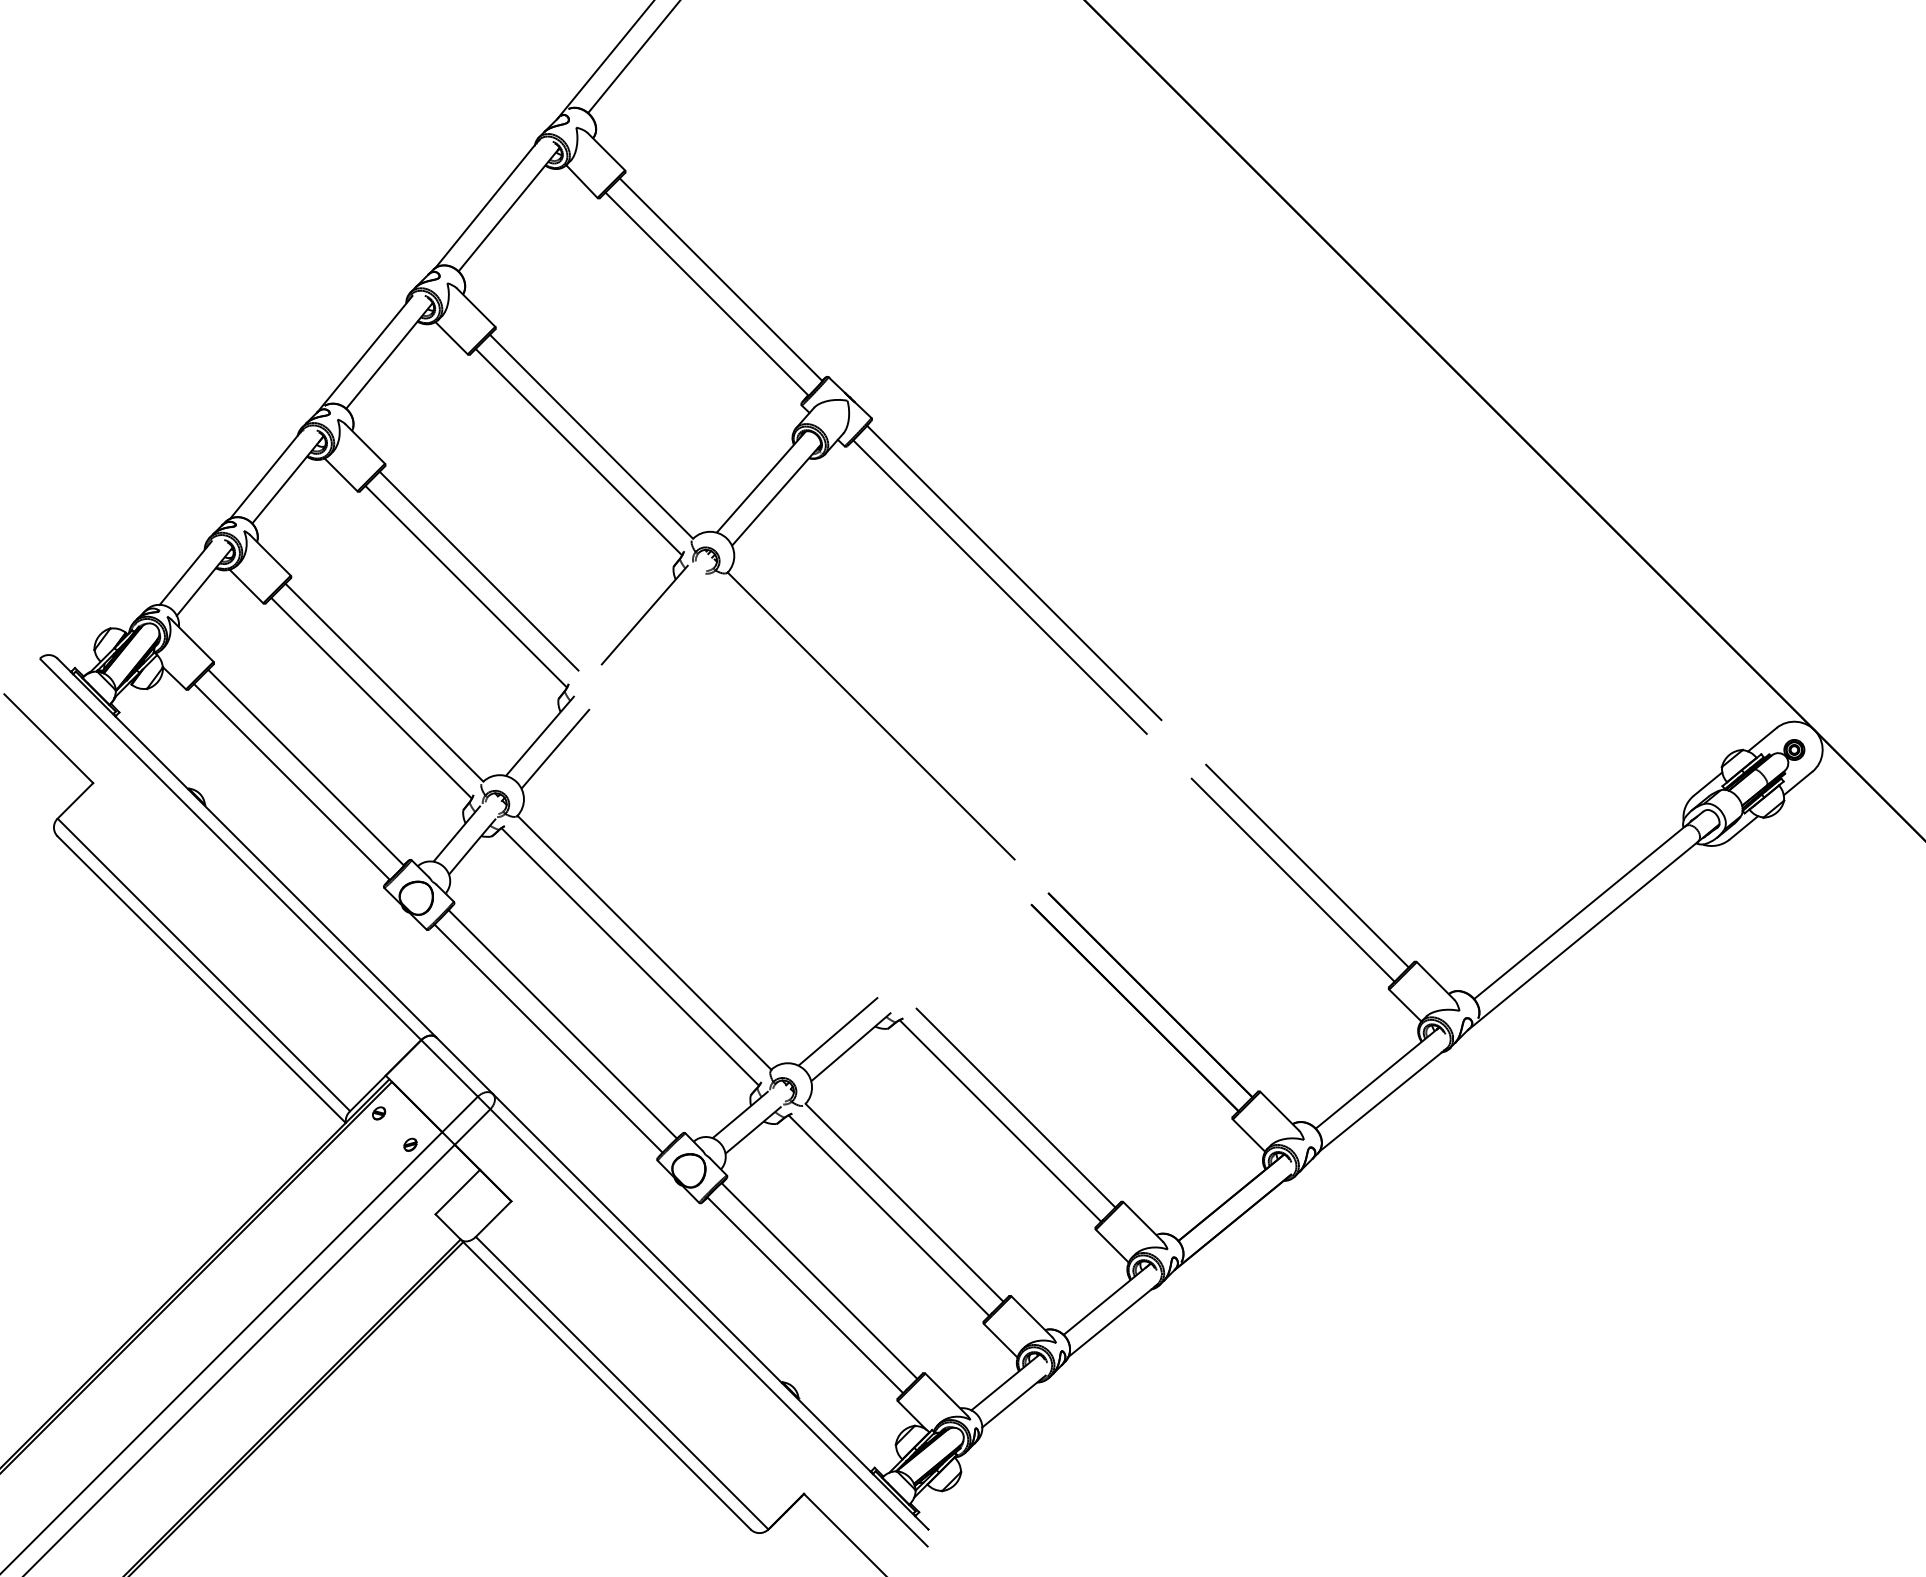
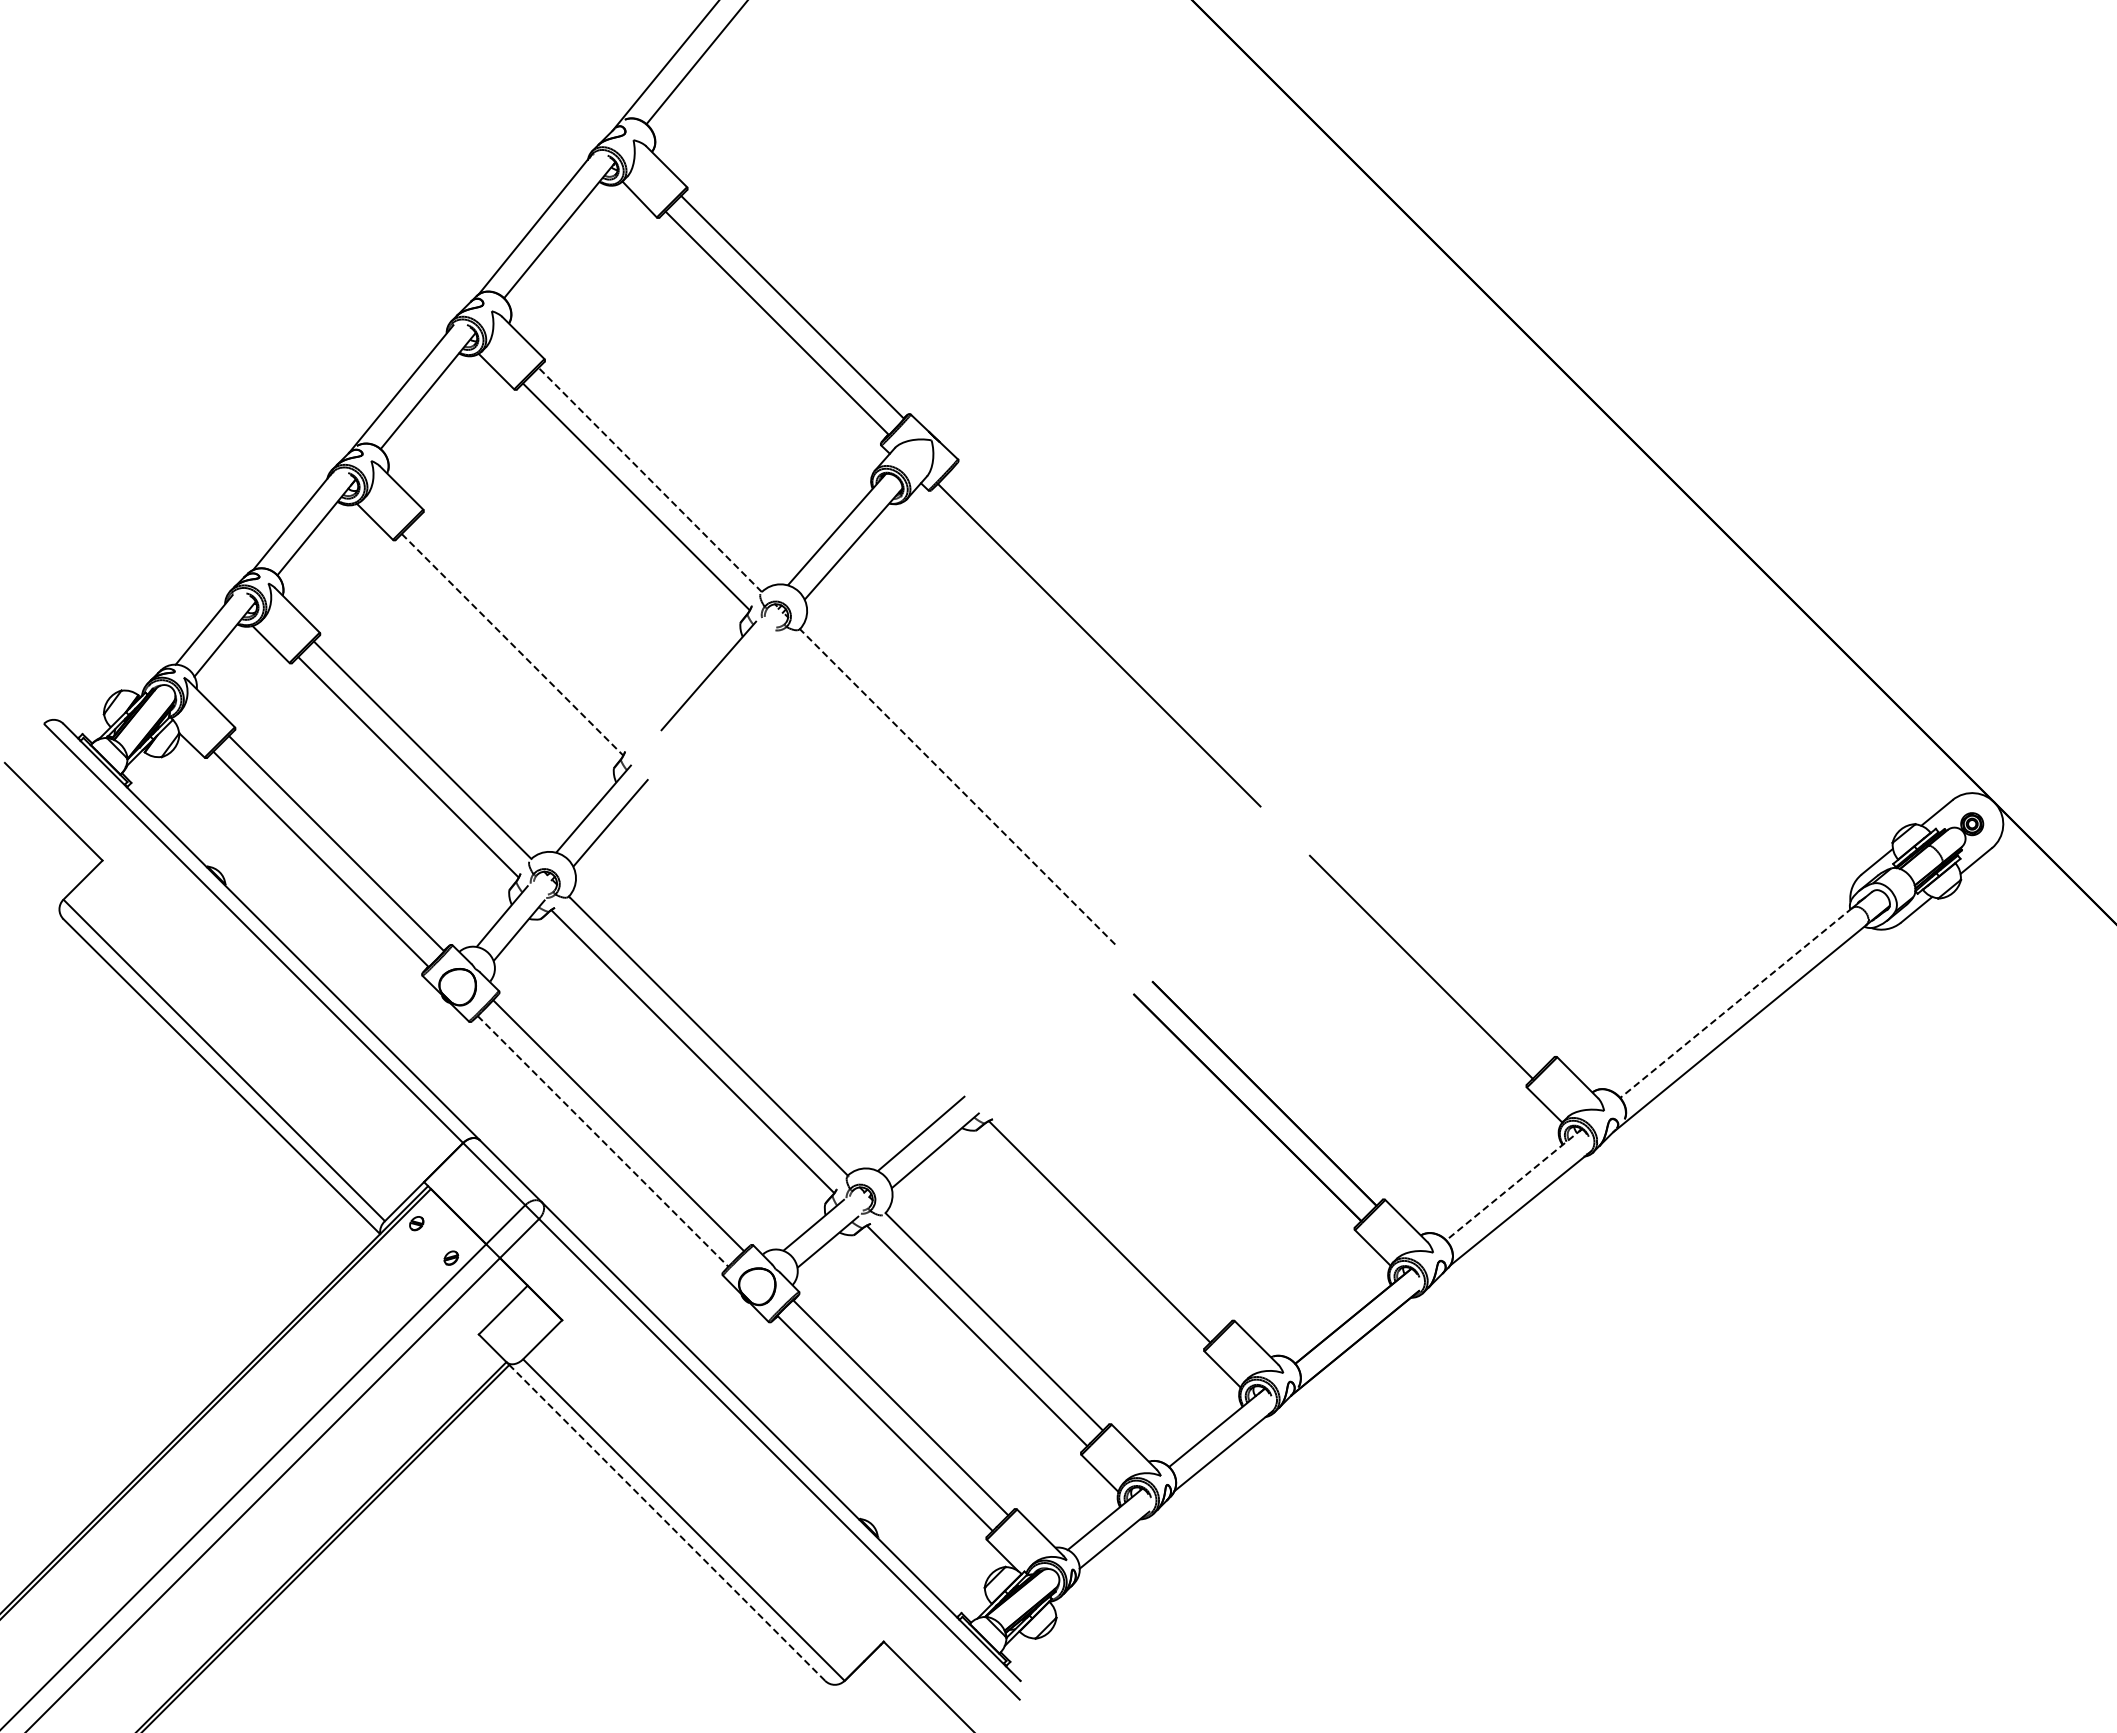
line: (590, 436) -> (649, 479), solid -> dashed
line: (478, 571) -> (526, 627), removed
line: (1013, 572) -> (1114, 629), removed
line: (466, 586) -> (512, 644), solid -> dashed
line: (871, 715) -> (957, 786), solid -> dashed
line: (1306, 865) -> (1436, 951), removed
line: (1579, 913) -> (1736, 1003), solid -> dashed
line: (548, 1038) -> (603, 1141), solid -> dashed
line: (1377, 1077) -> (1514, 1184), solid -> dashed
line: (1015, 1107) -> (1116, 1217), removed
line: (606, 1385) -> (666, 1522), solid -> dashed

